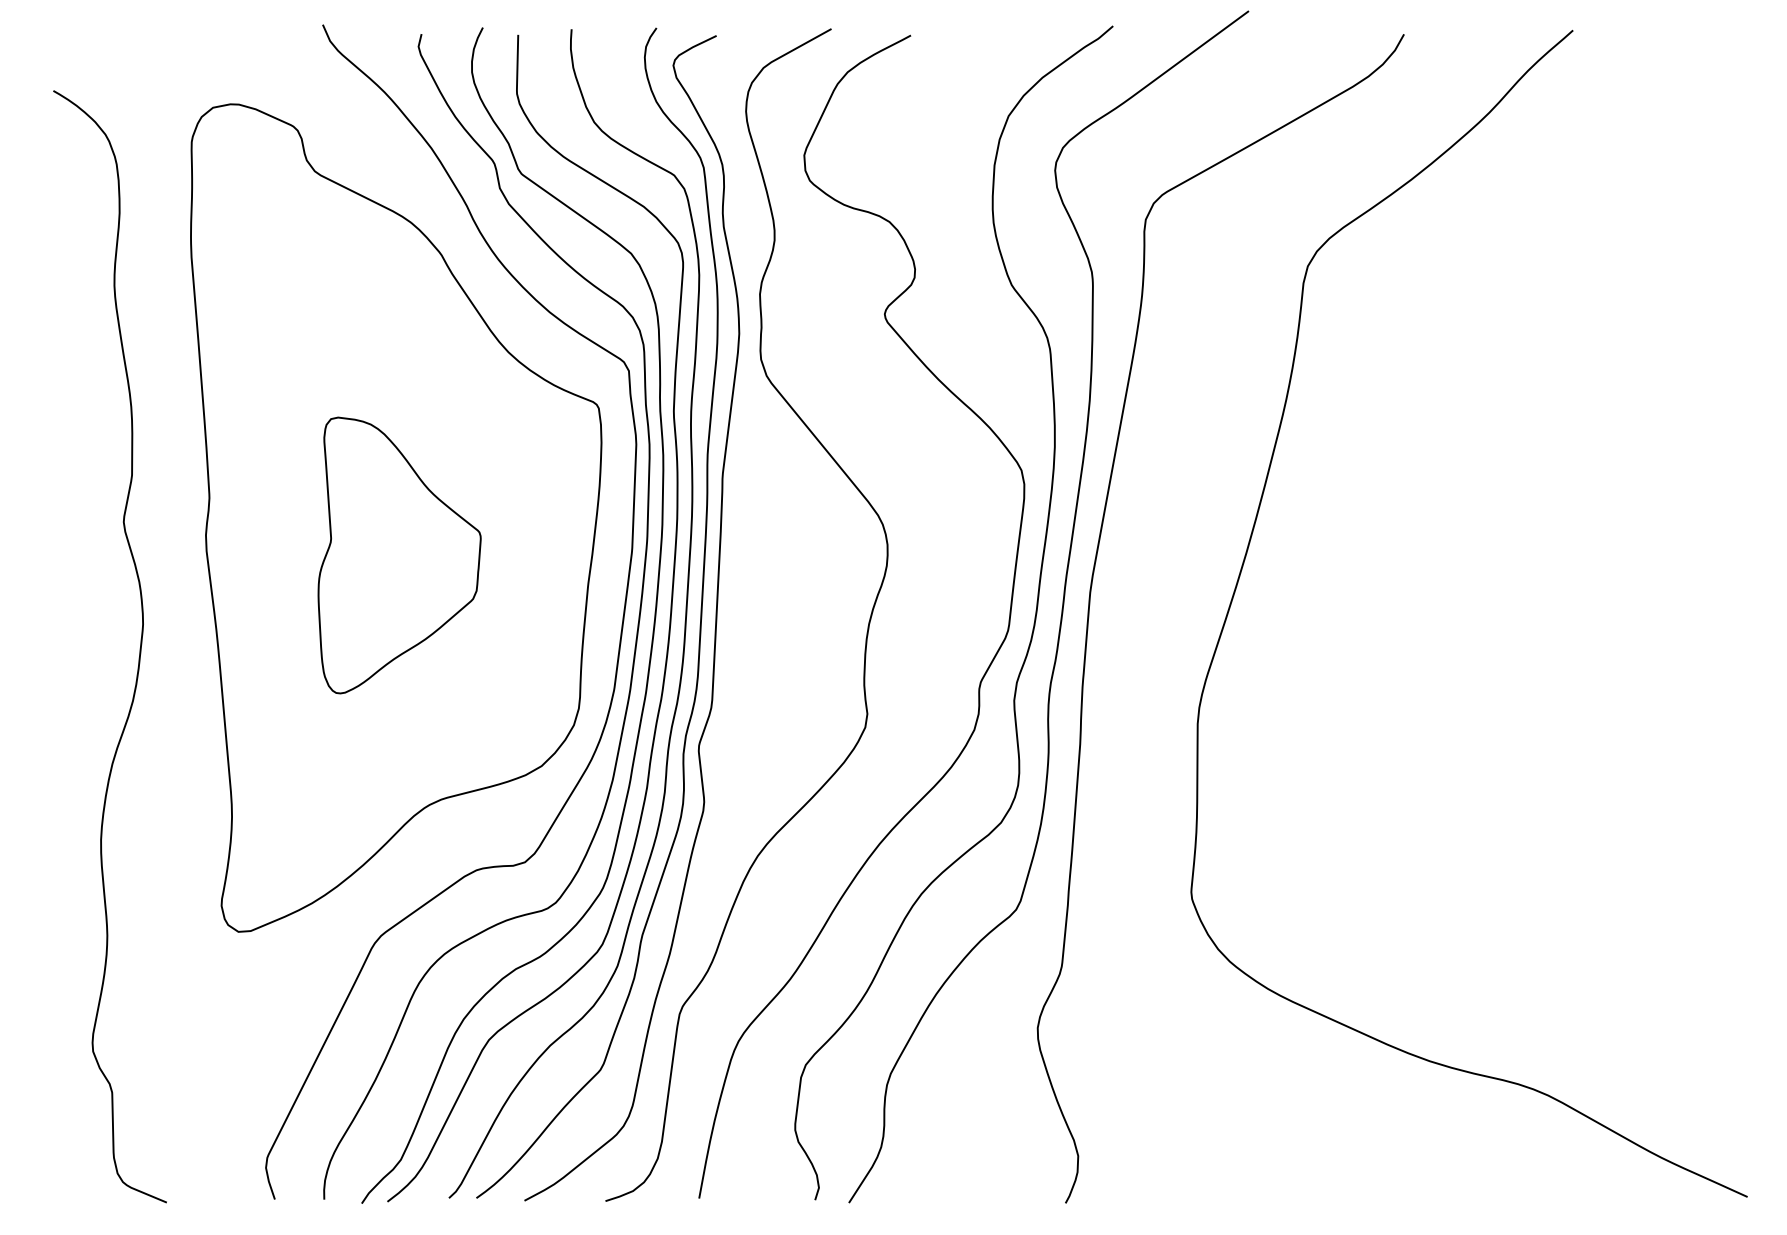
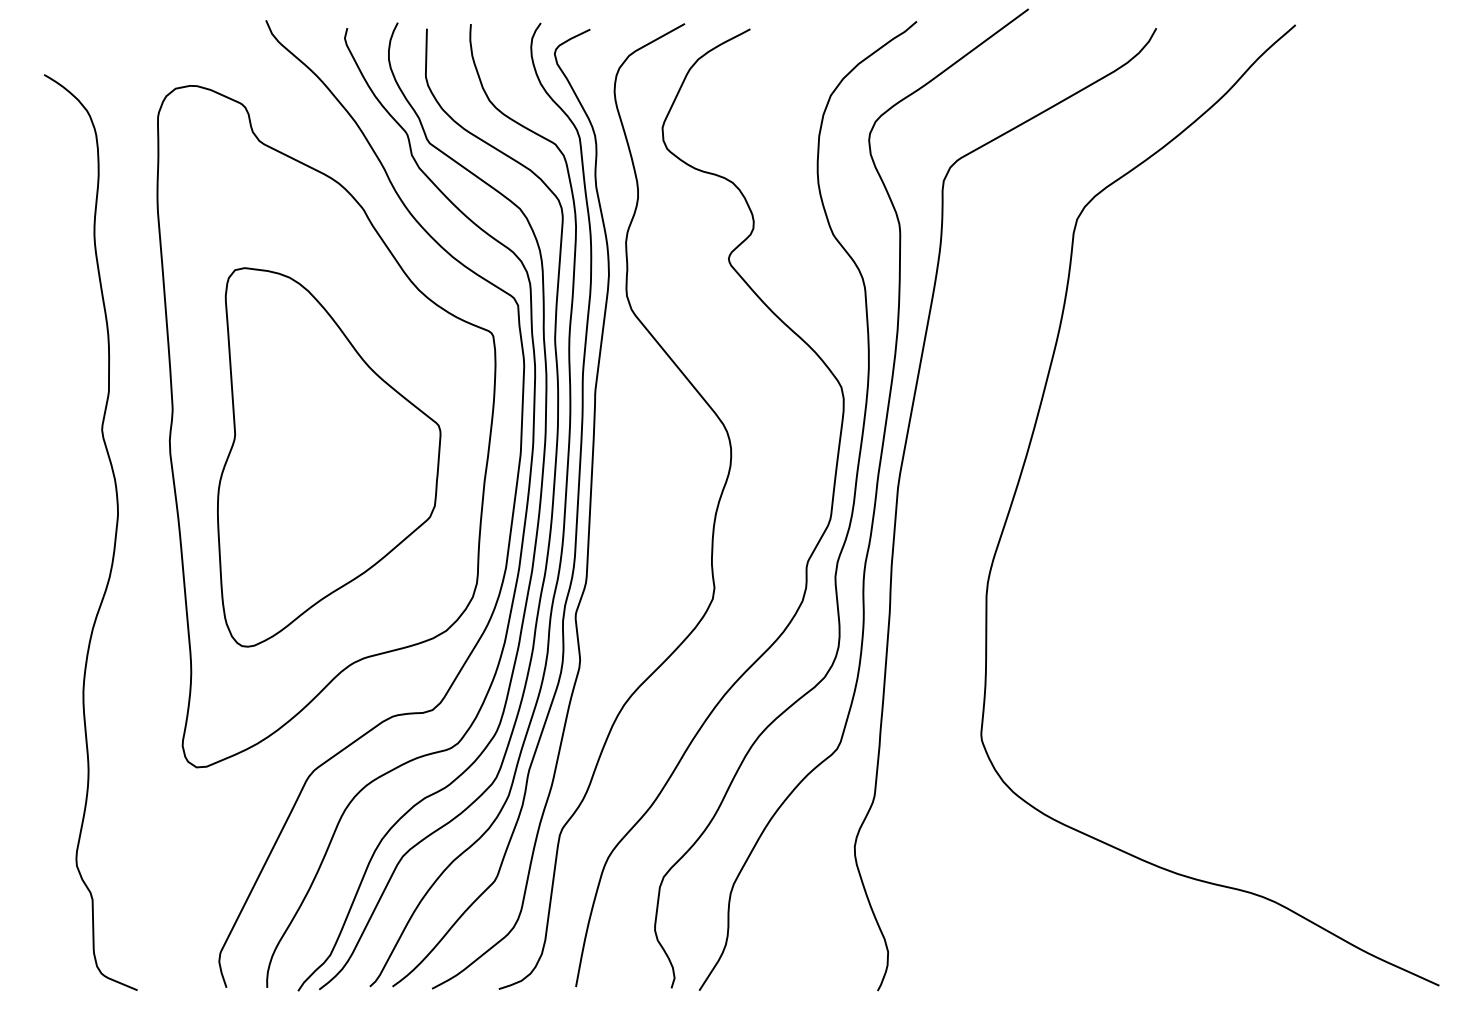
part: (399, 555) -> (329, 457), size x1.67

